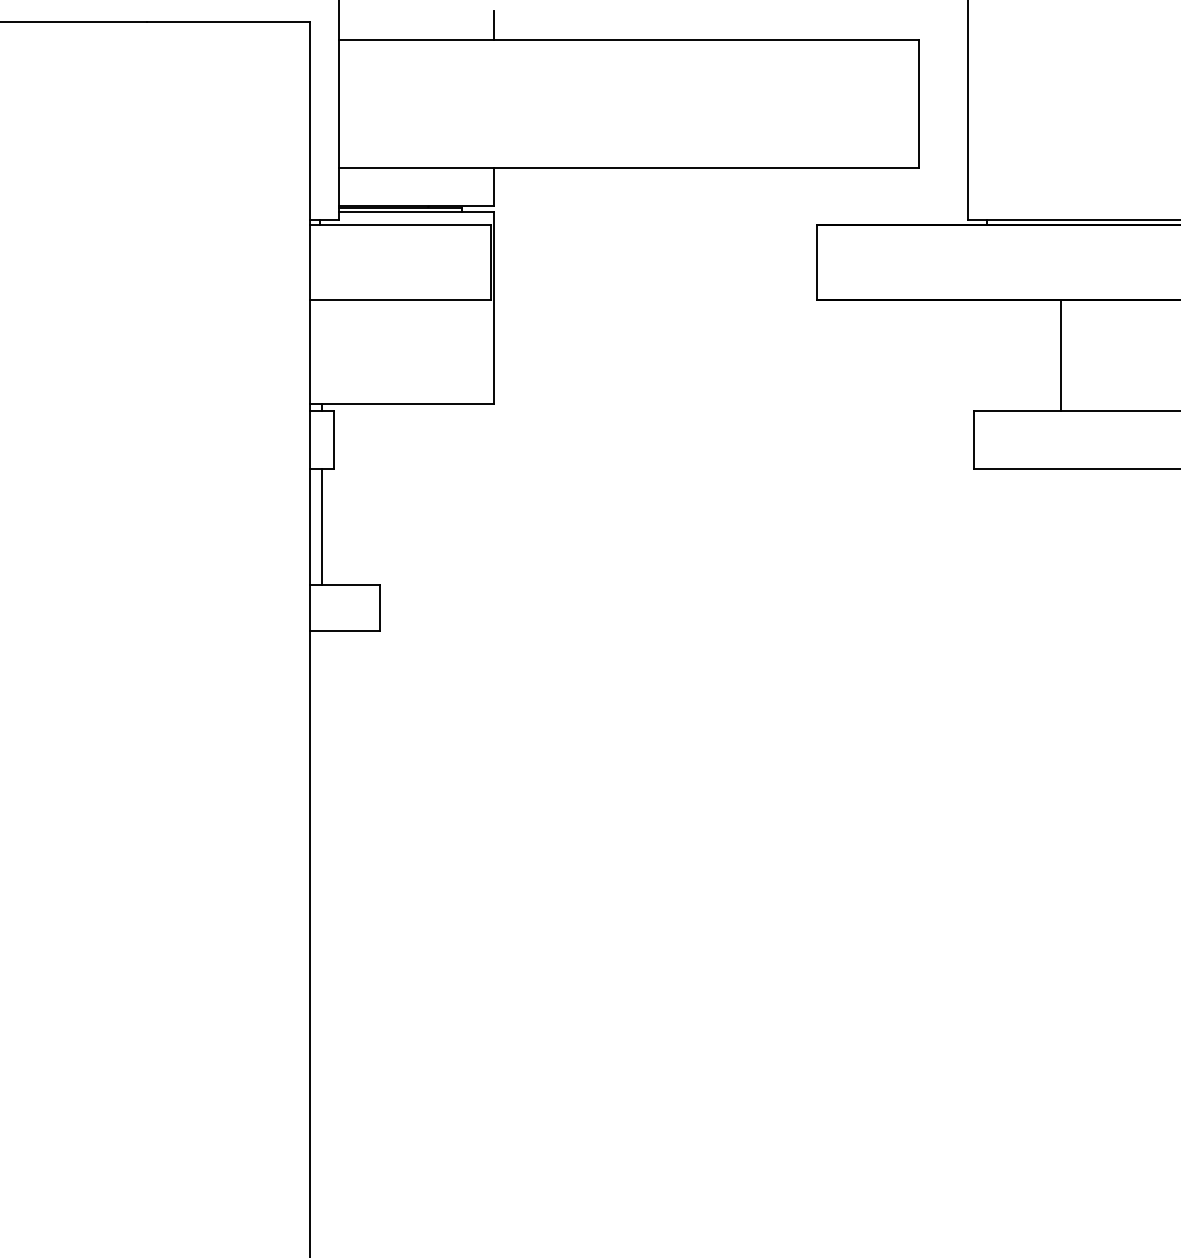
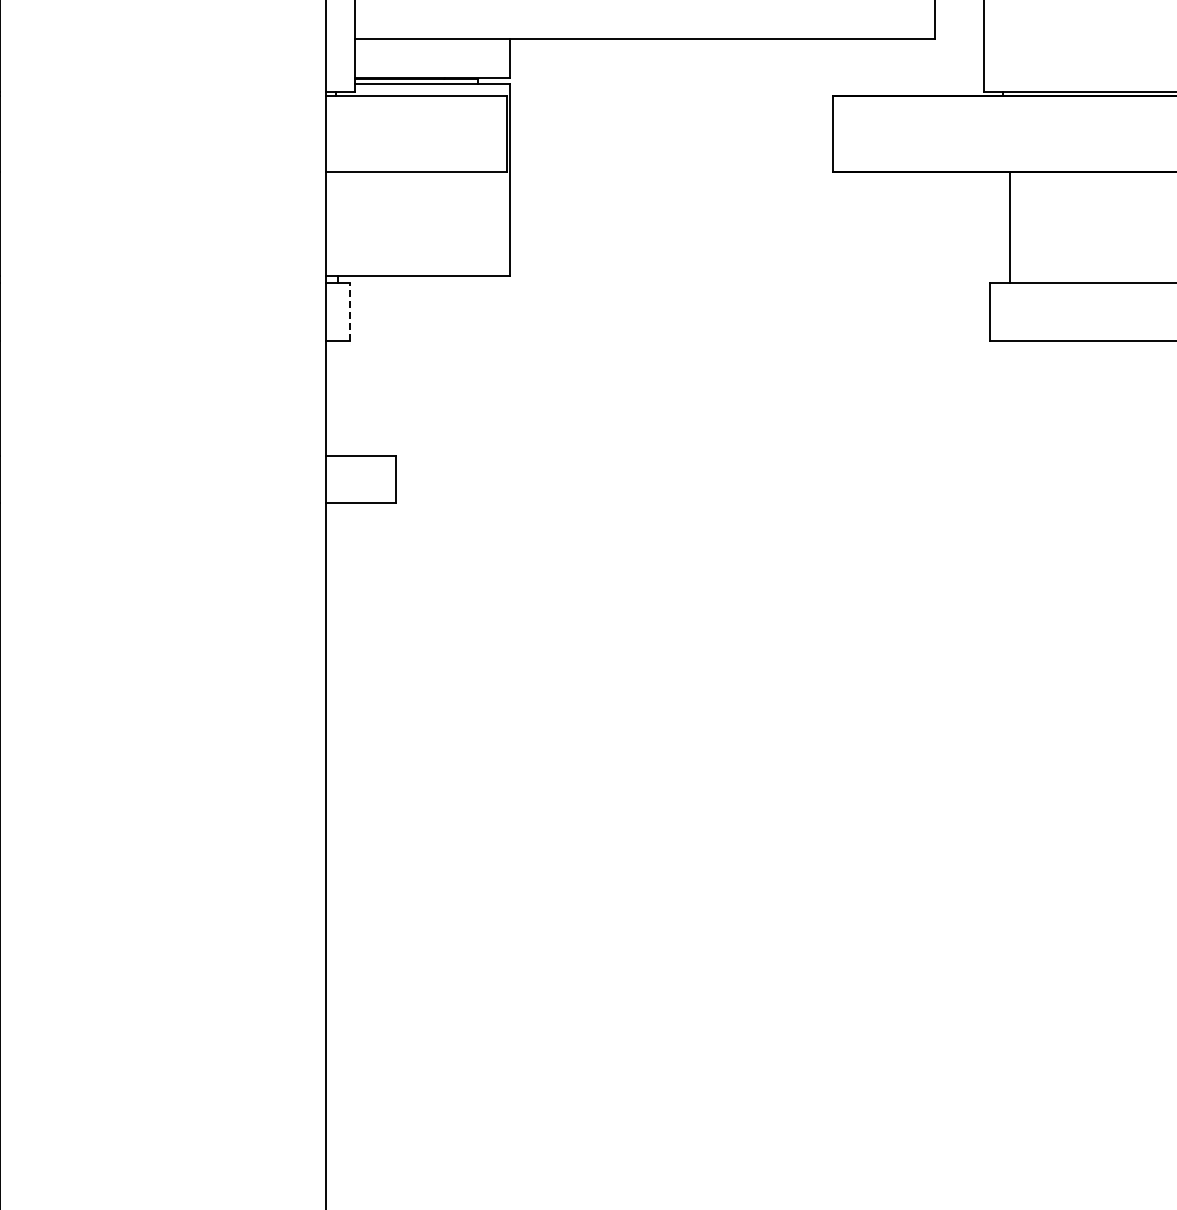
line: (1061, 355) -> (1010, 227), moved
line: (333, 439) -> (349, 311), solid -> dashed
line: (321, 526) -> (337, 398), removed

